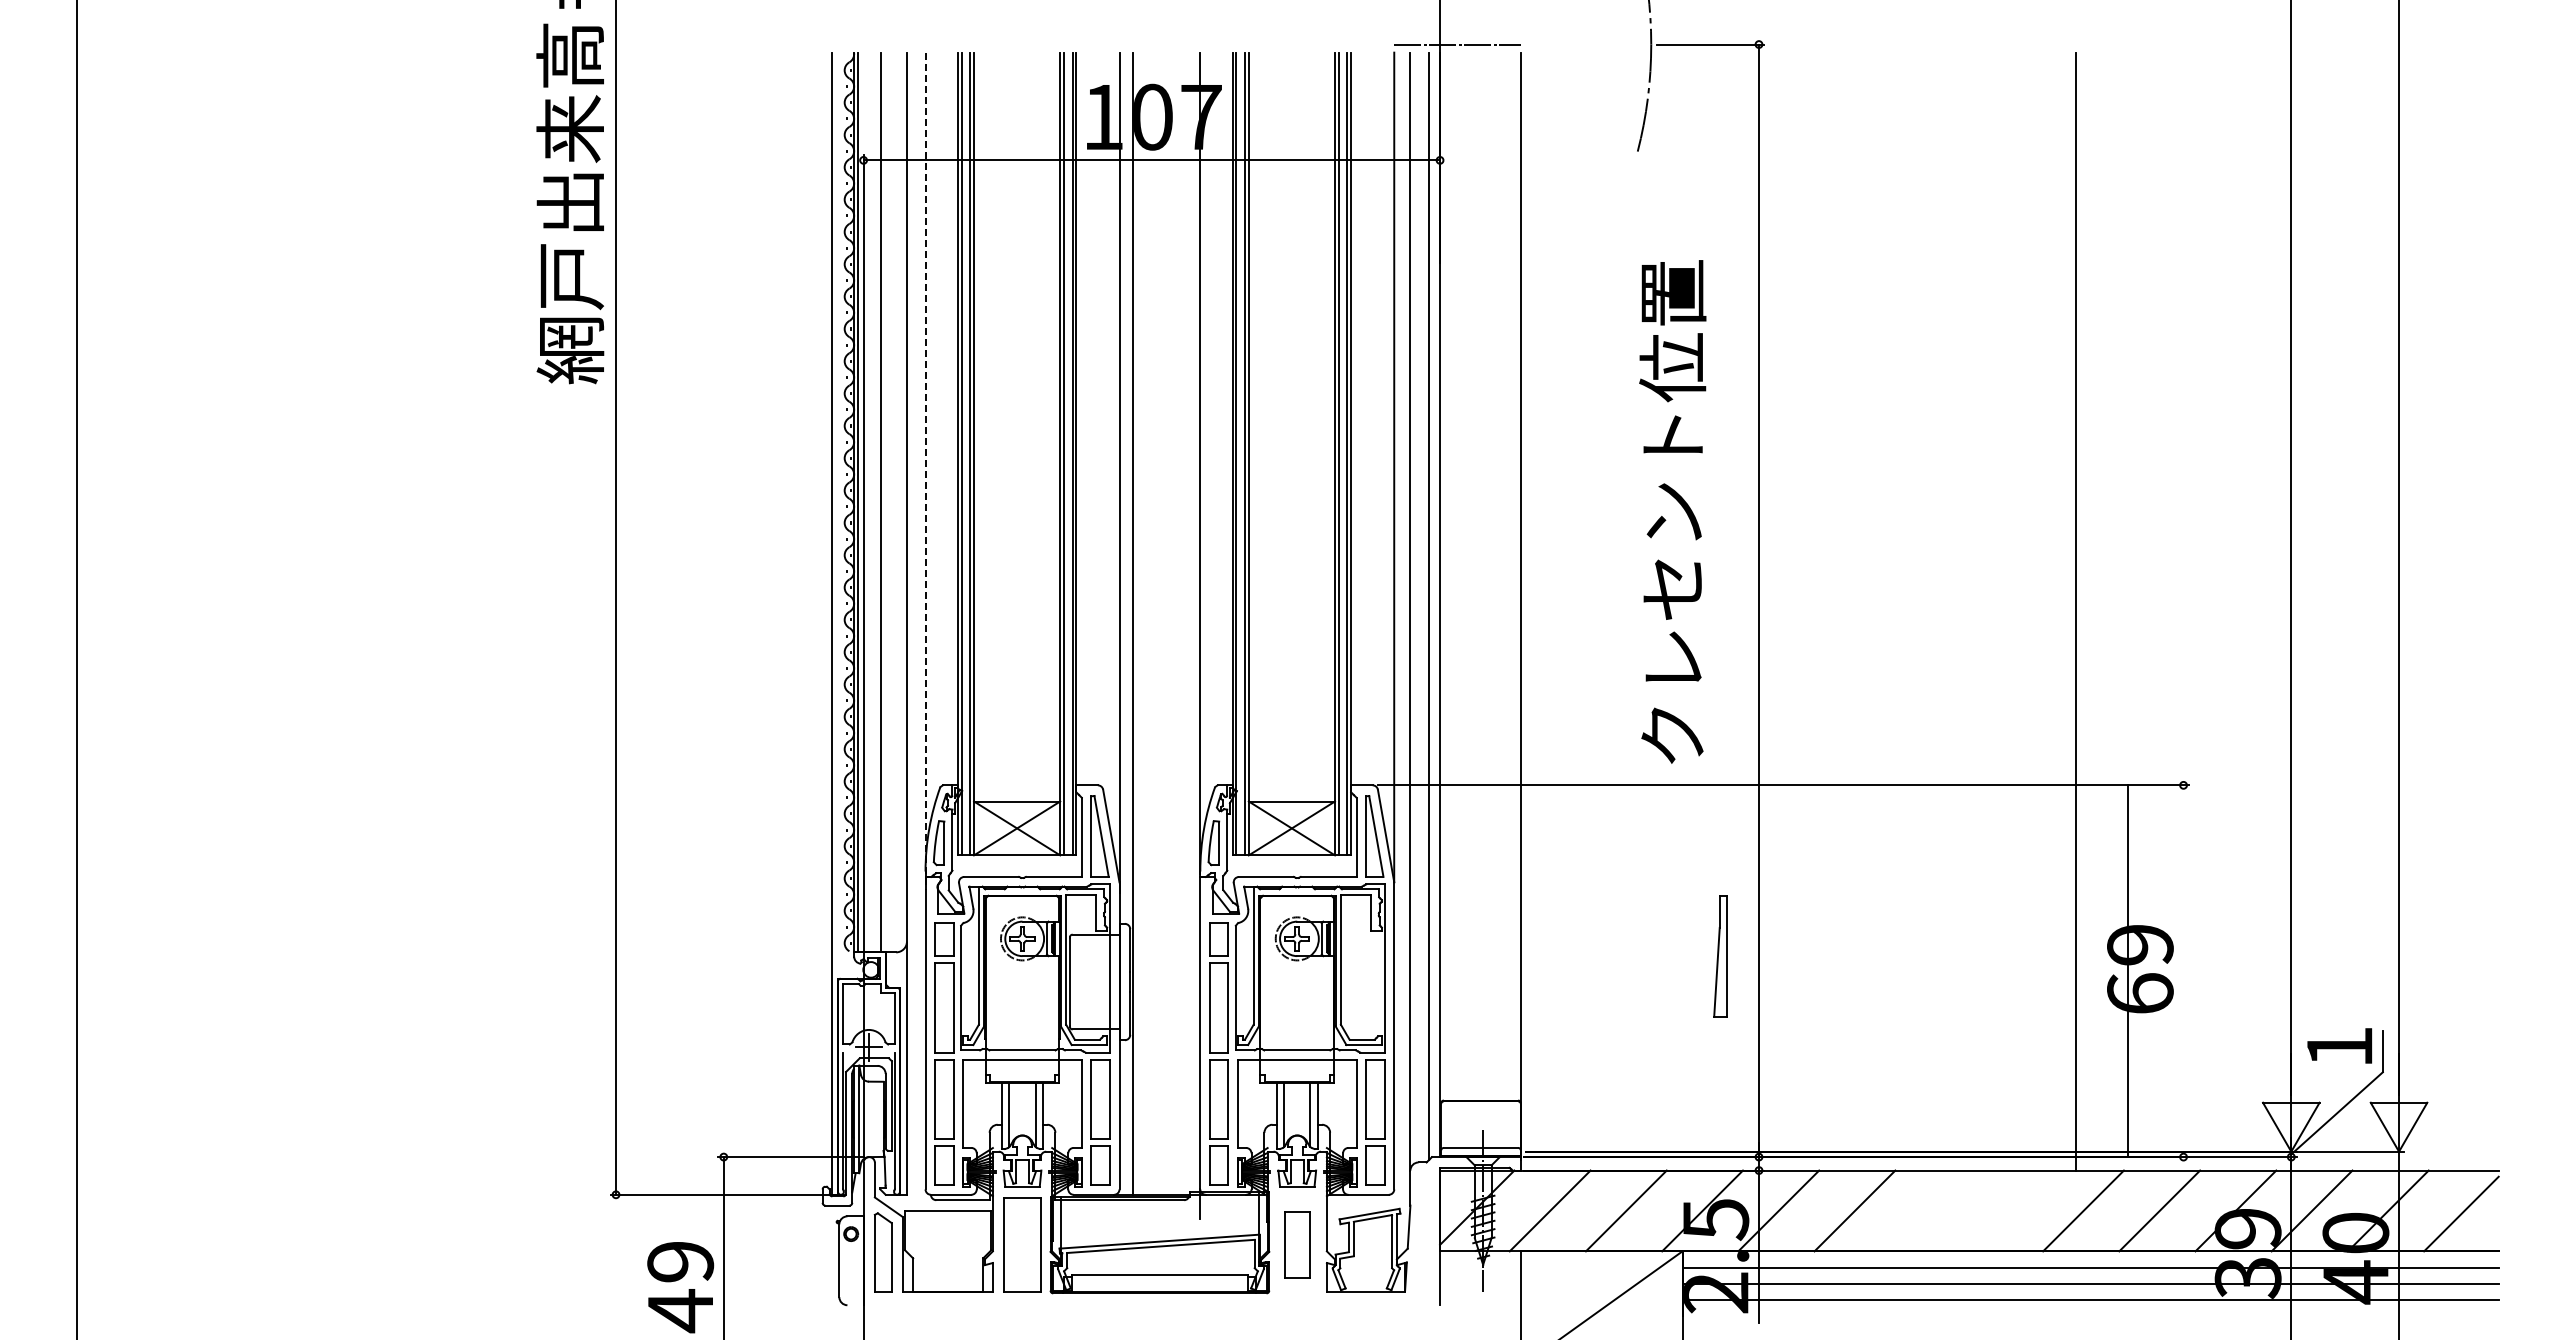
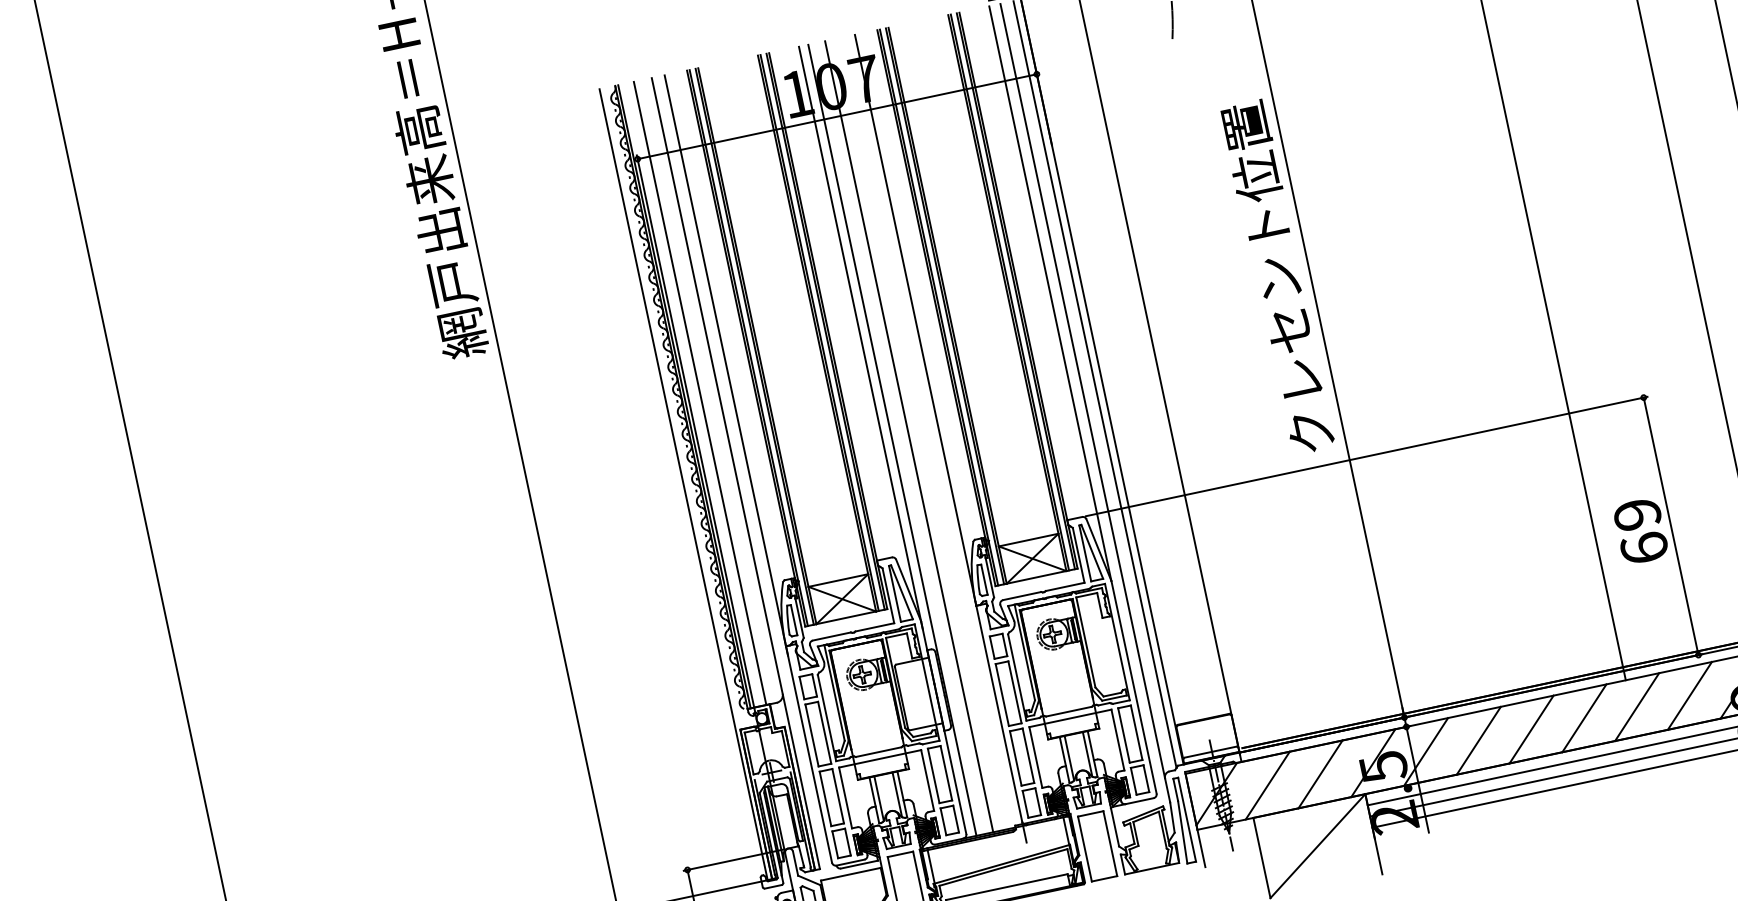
line: (925, 471) -> (726, 365), dashed -> solid
text: (1672, 511) -> (1277, 277), moved
line: (1157, 623) -> (909, 436), added
part: (1720, 956) -> (1182, 820), moved
line: (2127, 971) -> (1671, 526), moved
line: (1930, 1210) -> (1531, 729), added
line: (2006, 1210) -> (1583, 718), added
part: (1297, 1244) -> (1097, 846), size x1.43

